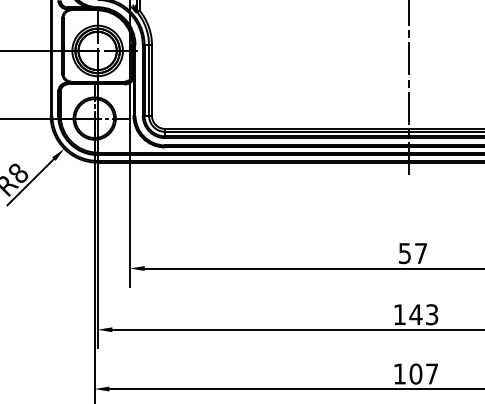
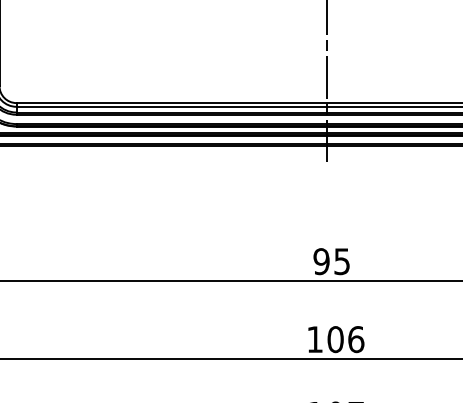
text: (412, 253) -> (331, 261), 57 -> 95
text: (423, 314) -> (345, 339), 143 -> 106

